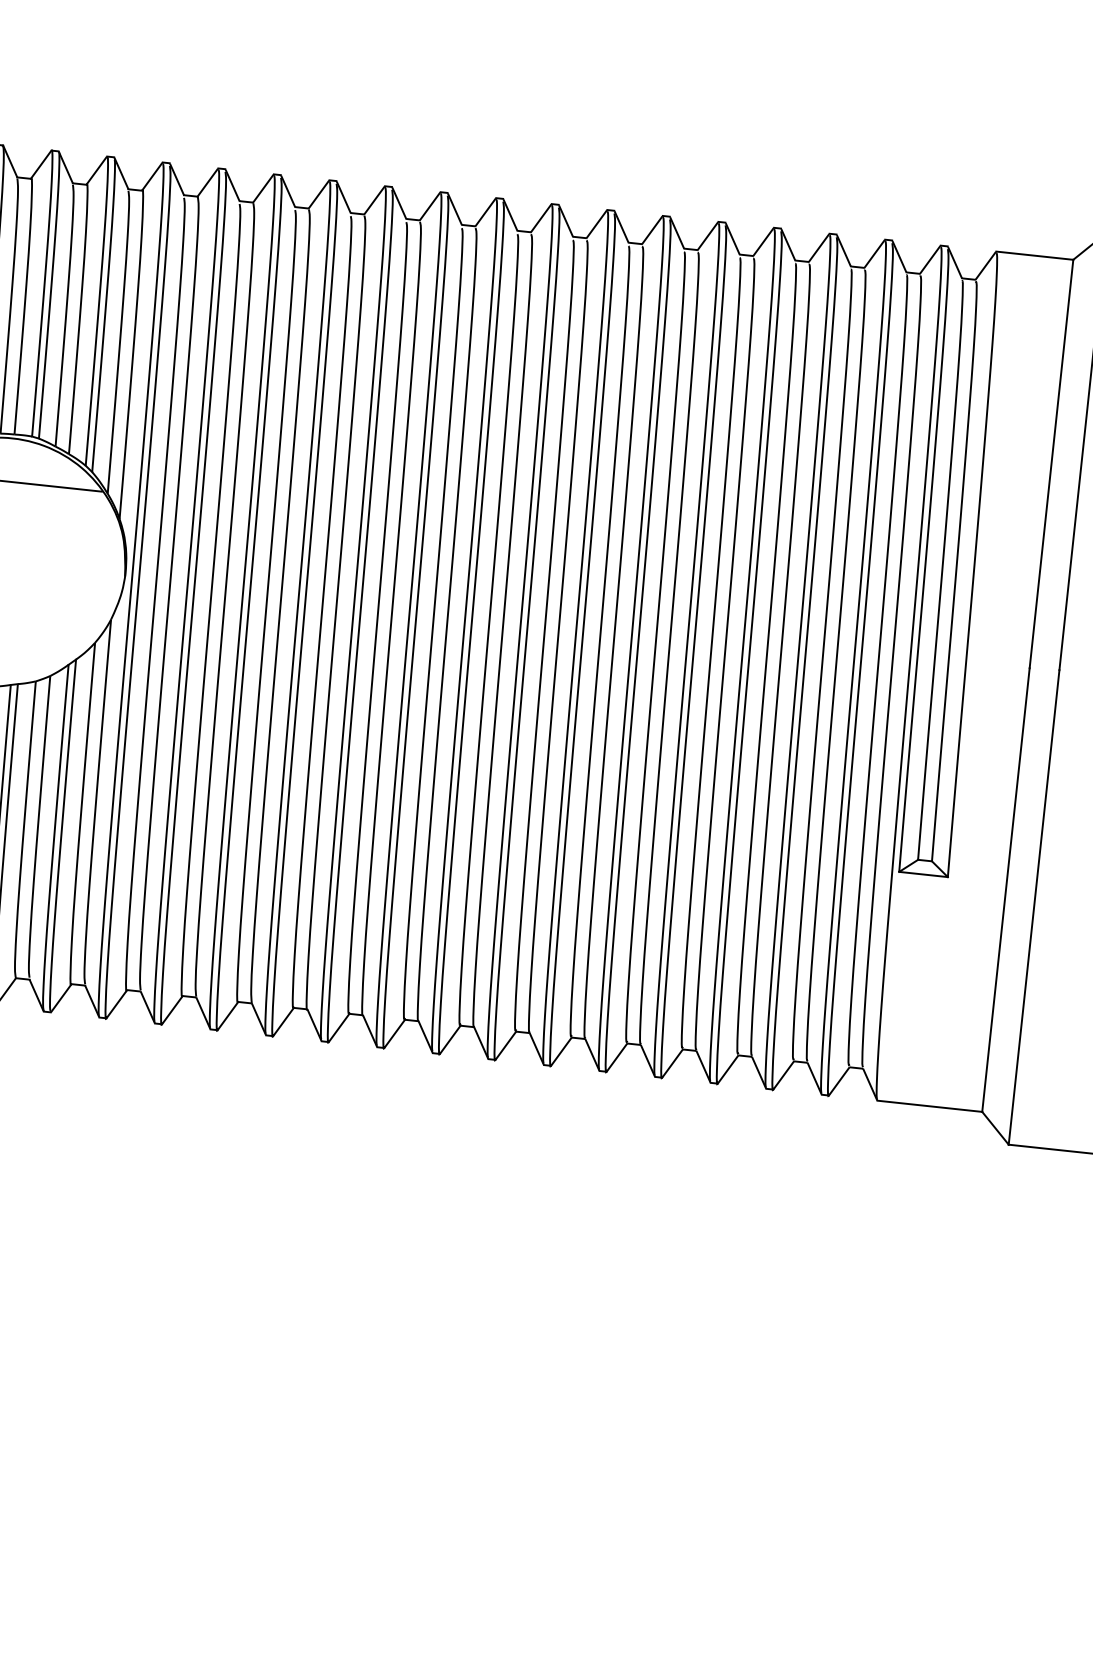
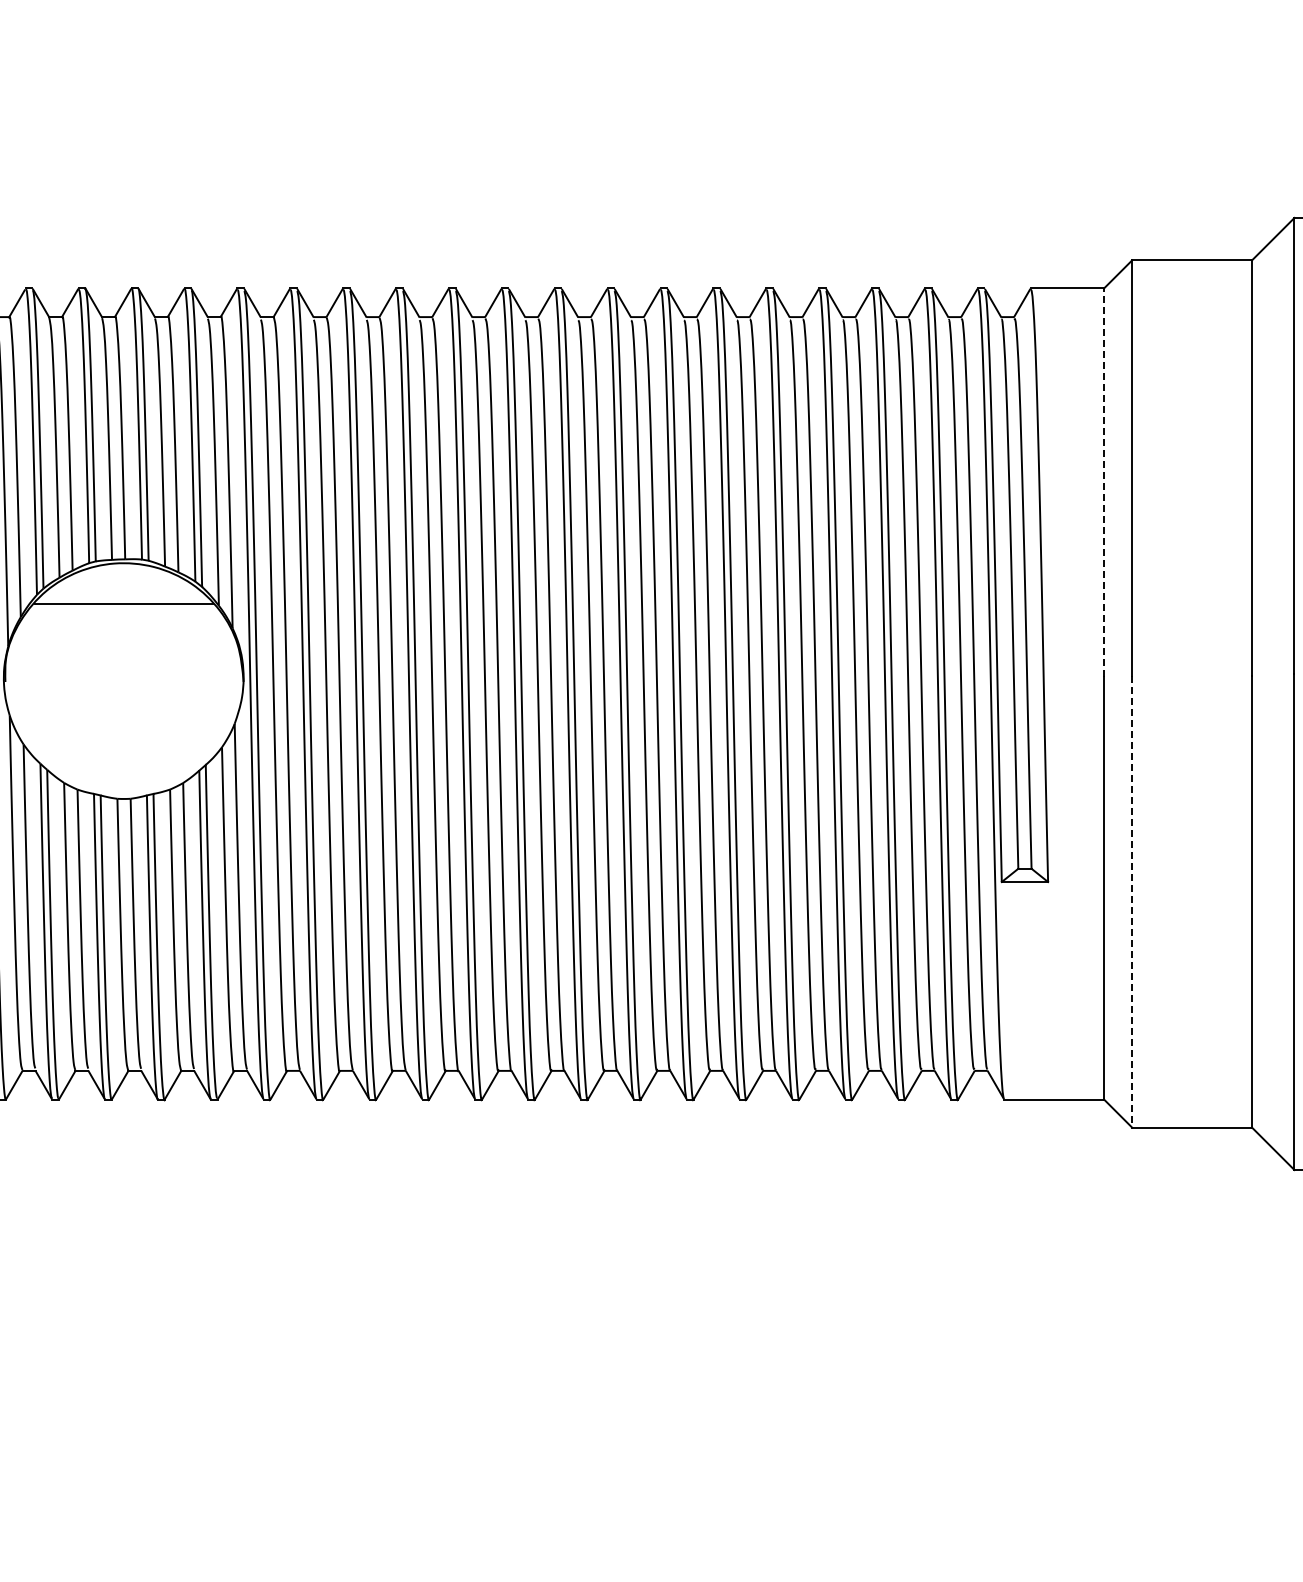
line: (1051, 463) -> (1104, 482), solid -> dashed
line: (1034, 907) -> (1132, 901), solid -> dashed

